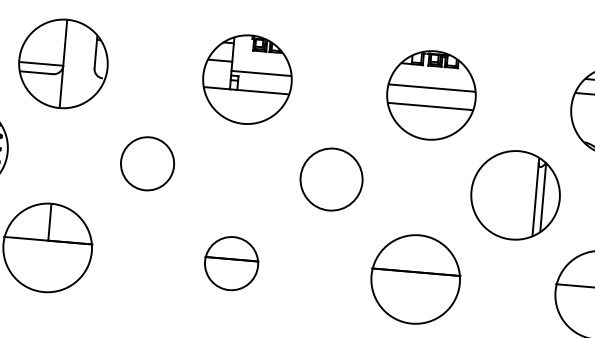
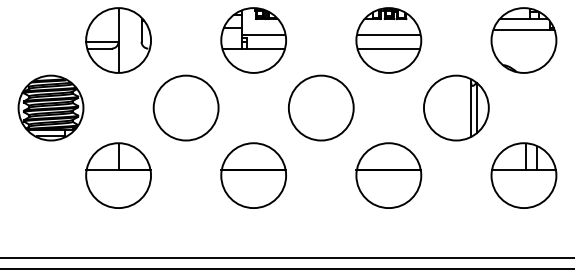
circle: (146, 162) -> (185, 107), size x1.67
circle: (330, 178) -> (320, 107), size x1.43
part: (231, 263) -> (253, 175), size x1.67

